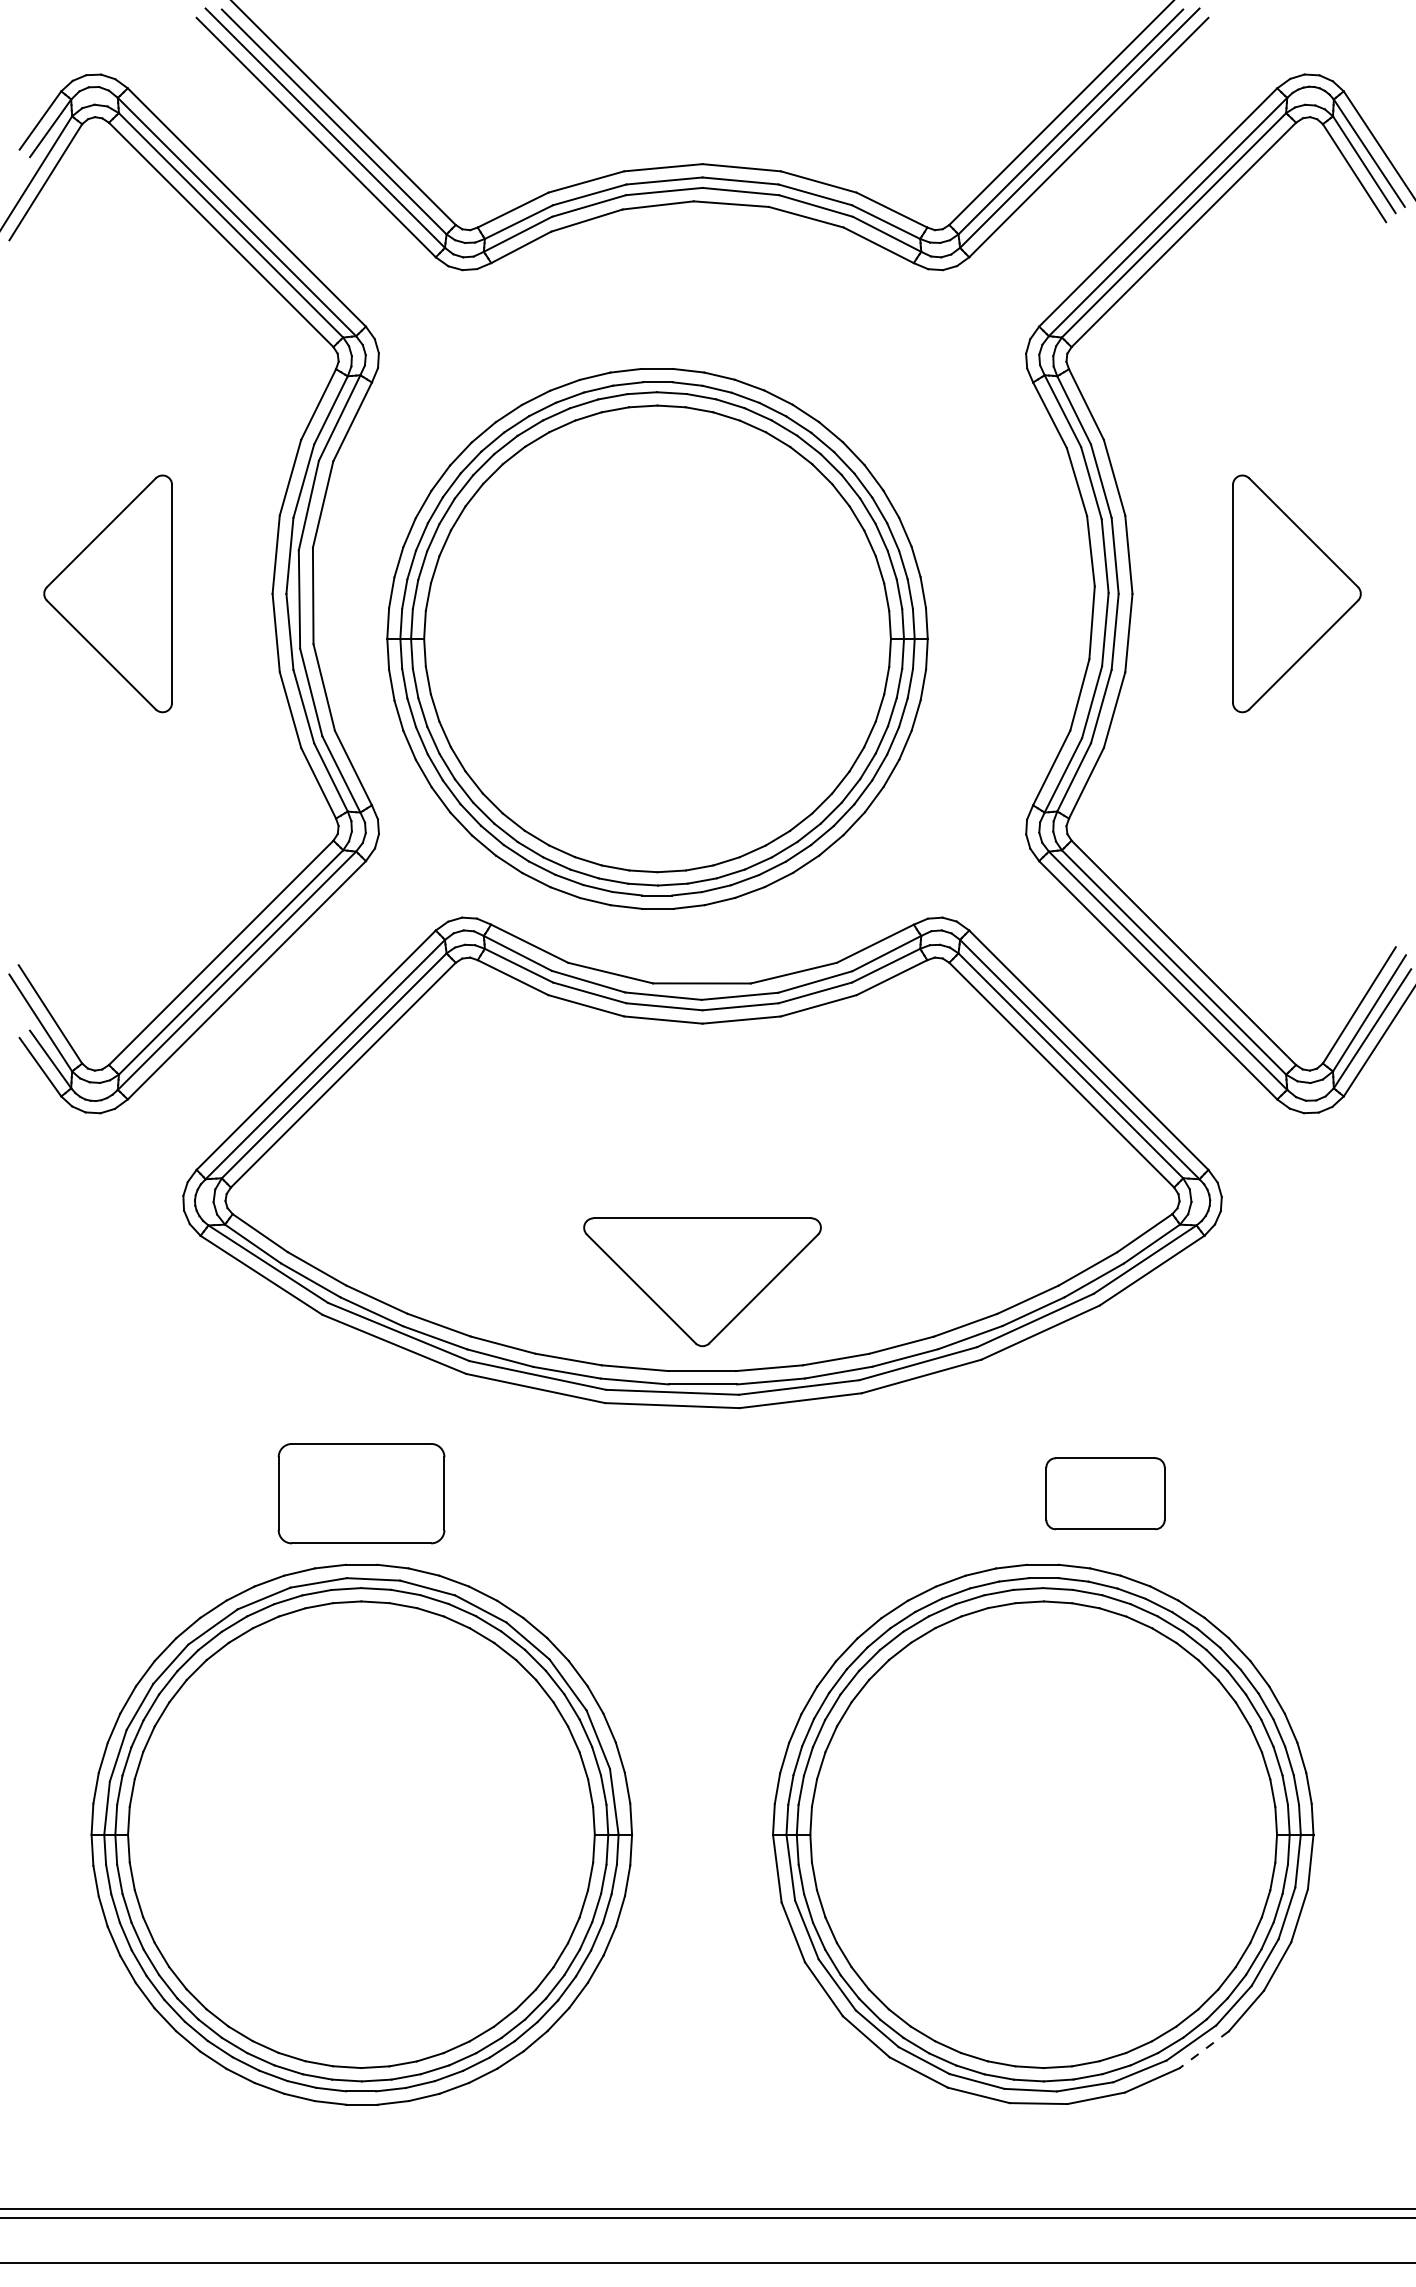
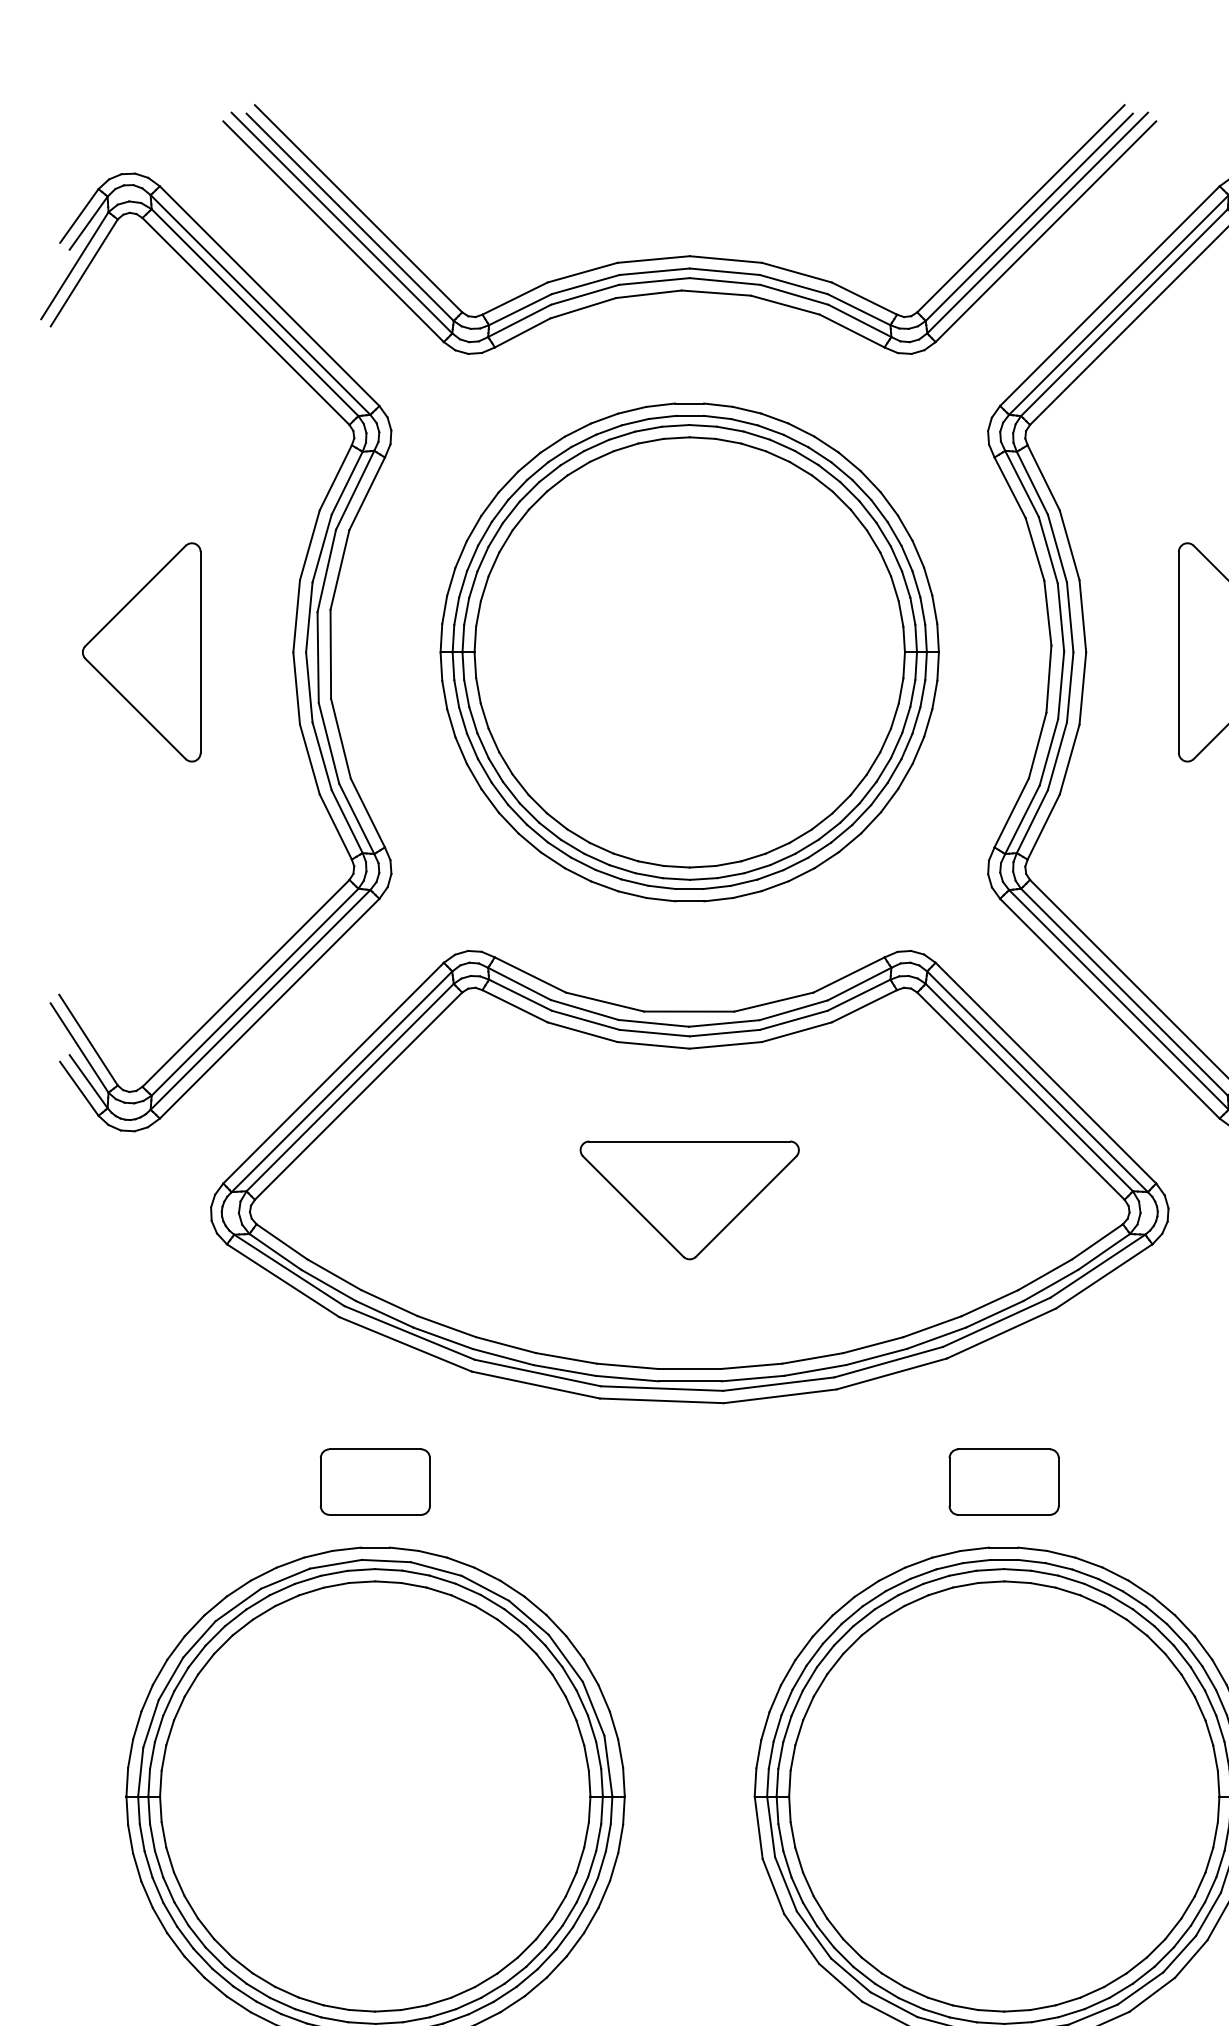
part: (657, 638) -> (689, 652), moved
part: (702, 1281) -> (689, 1199), moved
part: (361, 1493) -> (375, 1481), size x0.71
part: (1105, 1493) -> (1004, 1481), moved
line: (1204, 2049) -> (1152, 1994), dashed -> solid

